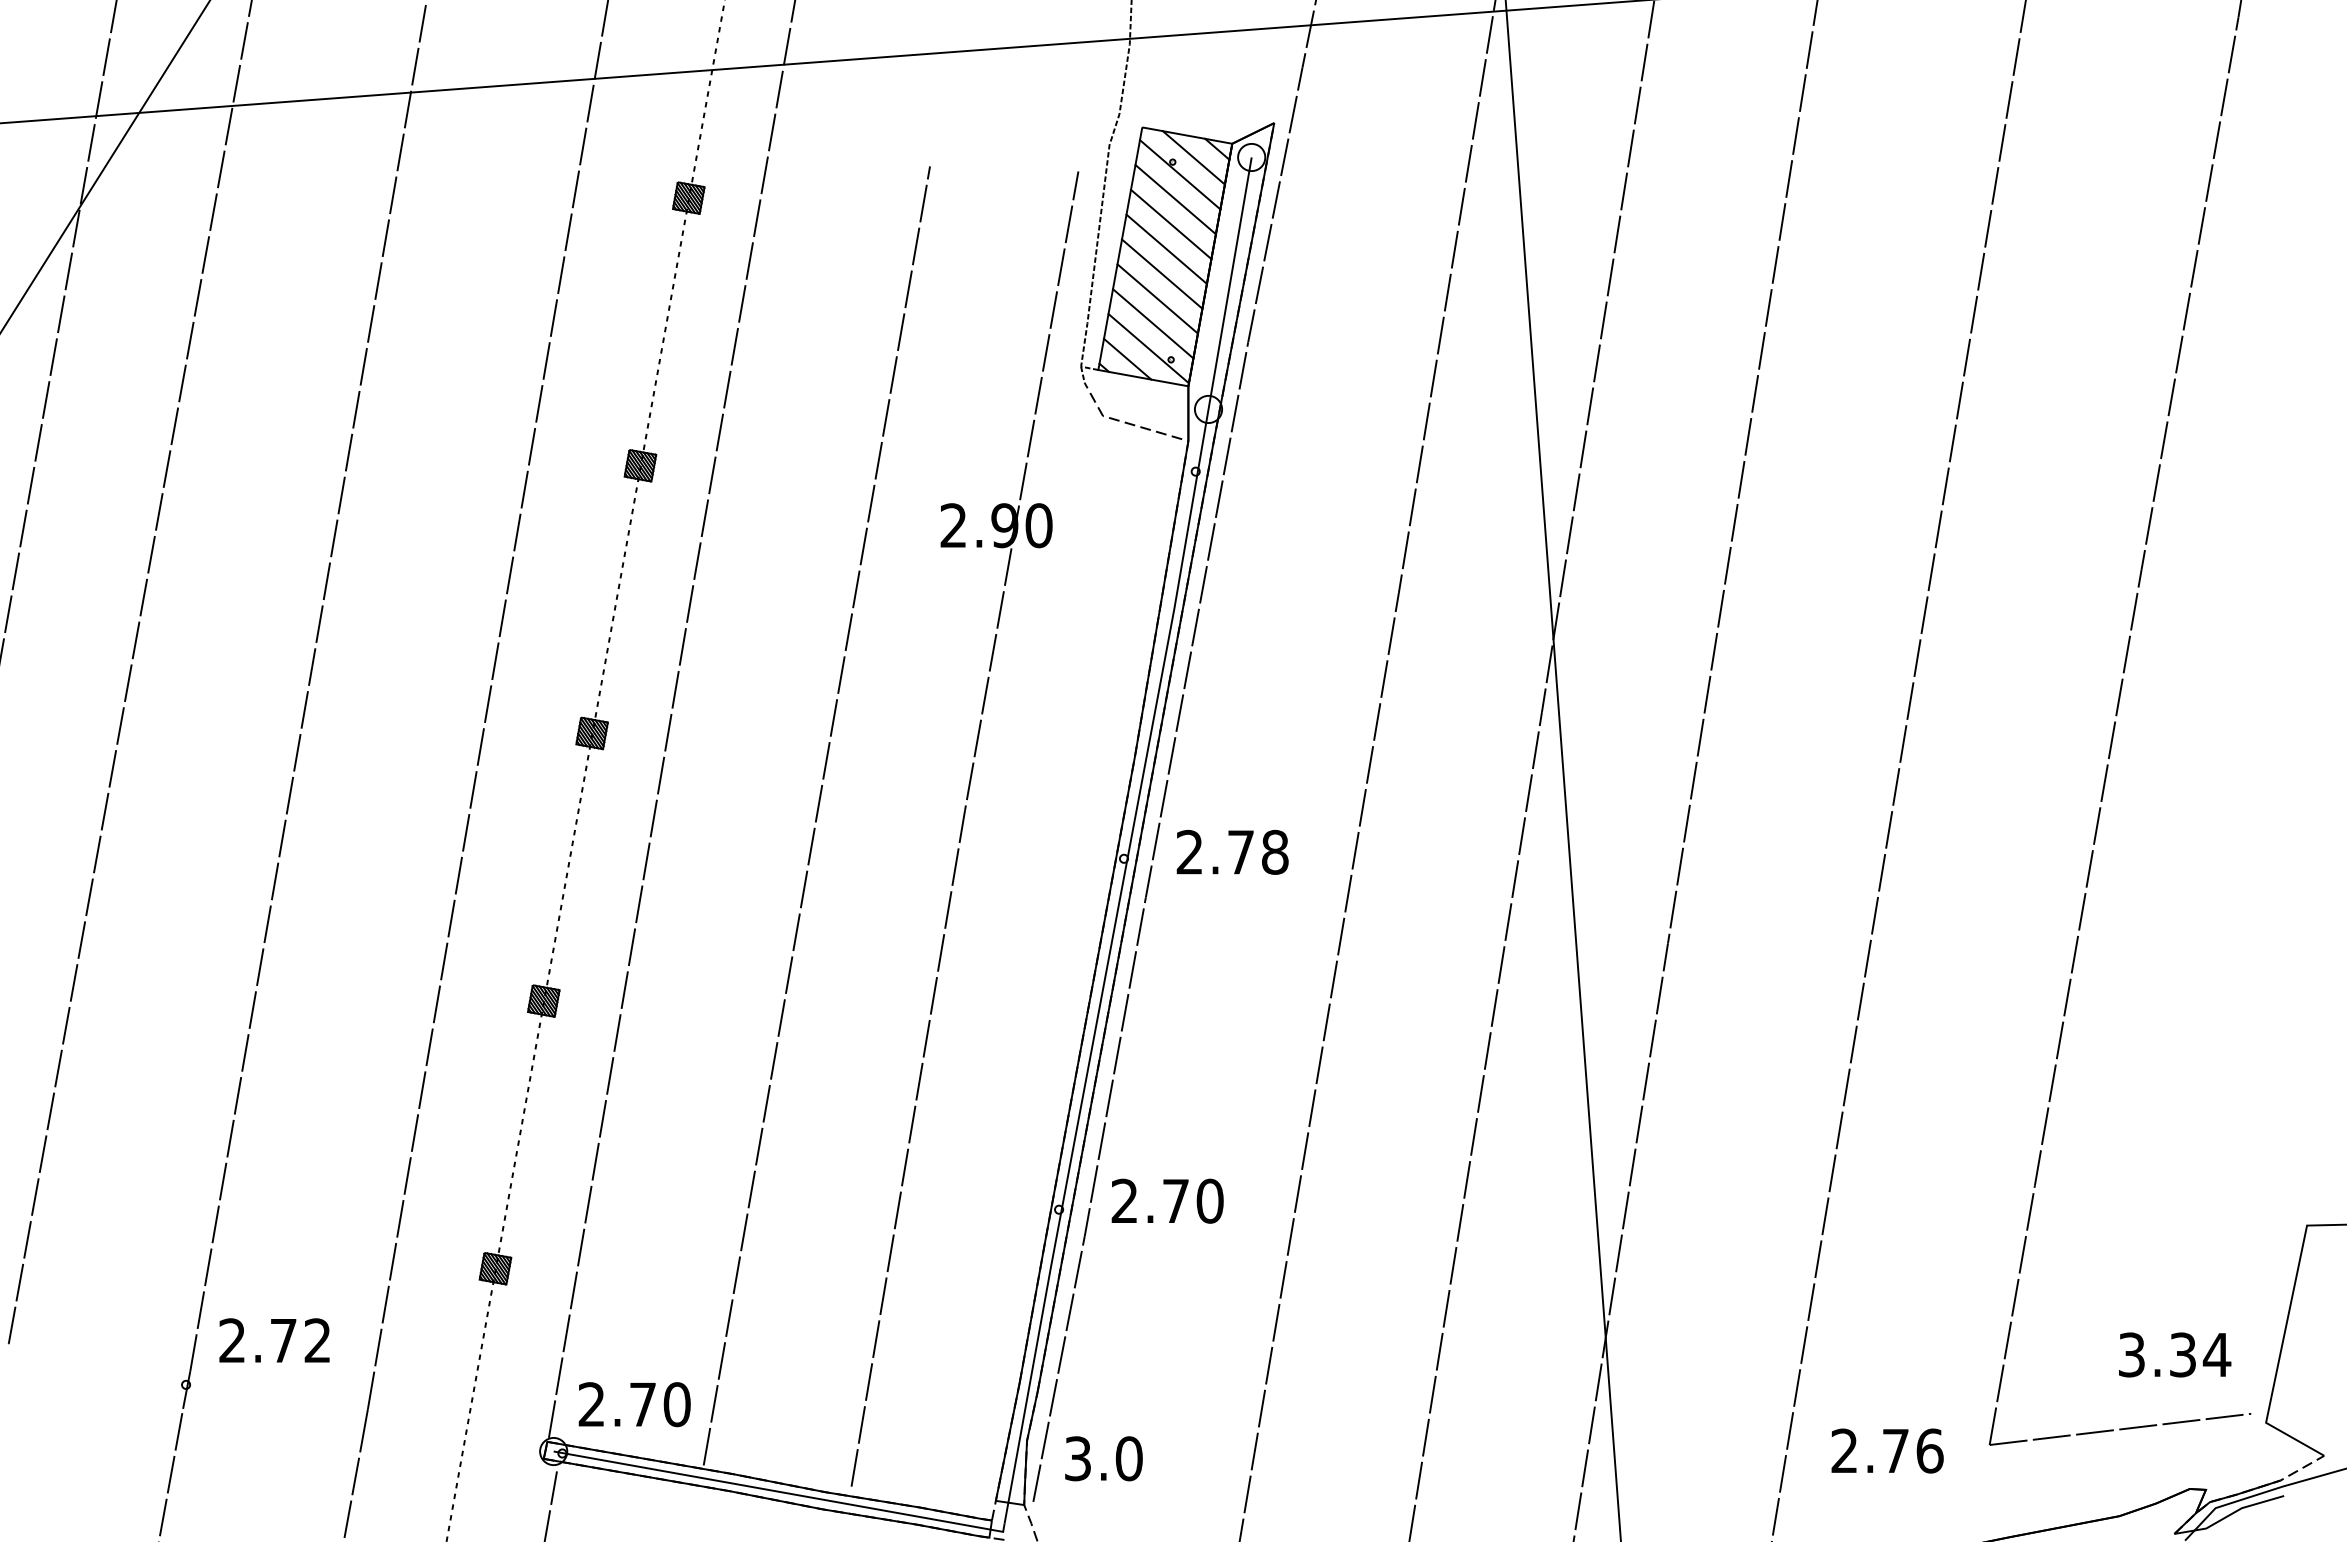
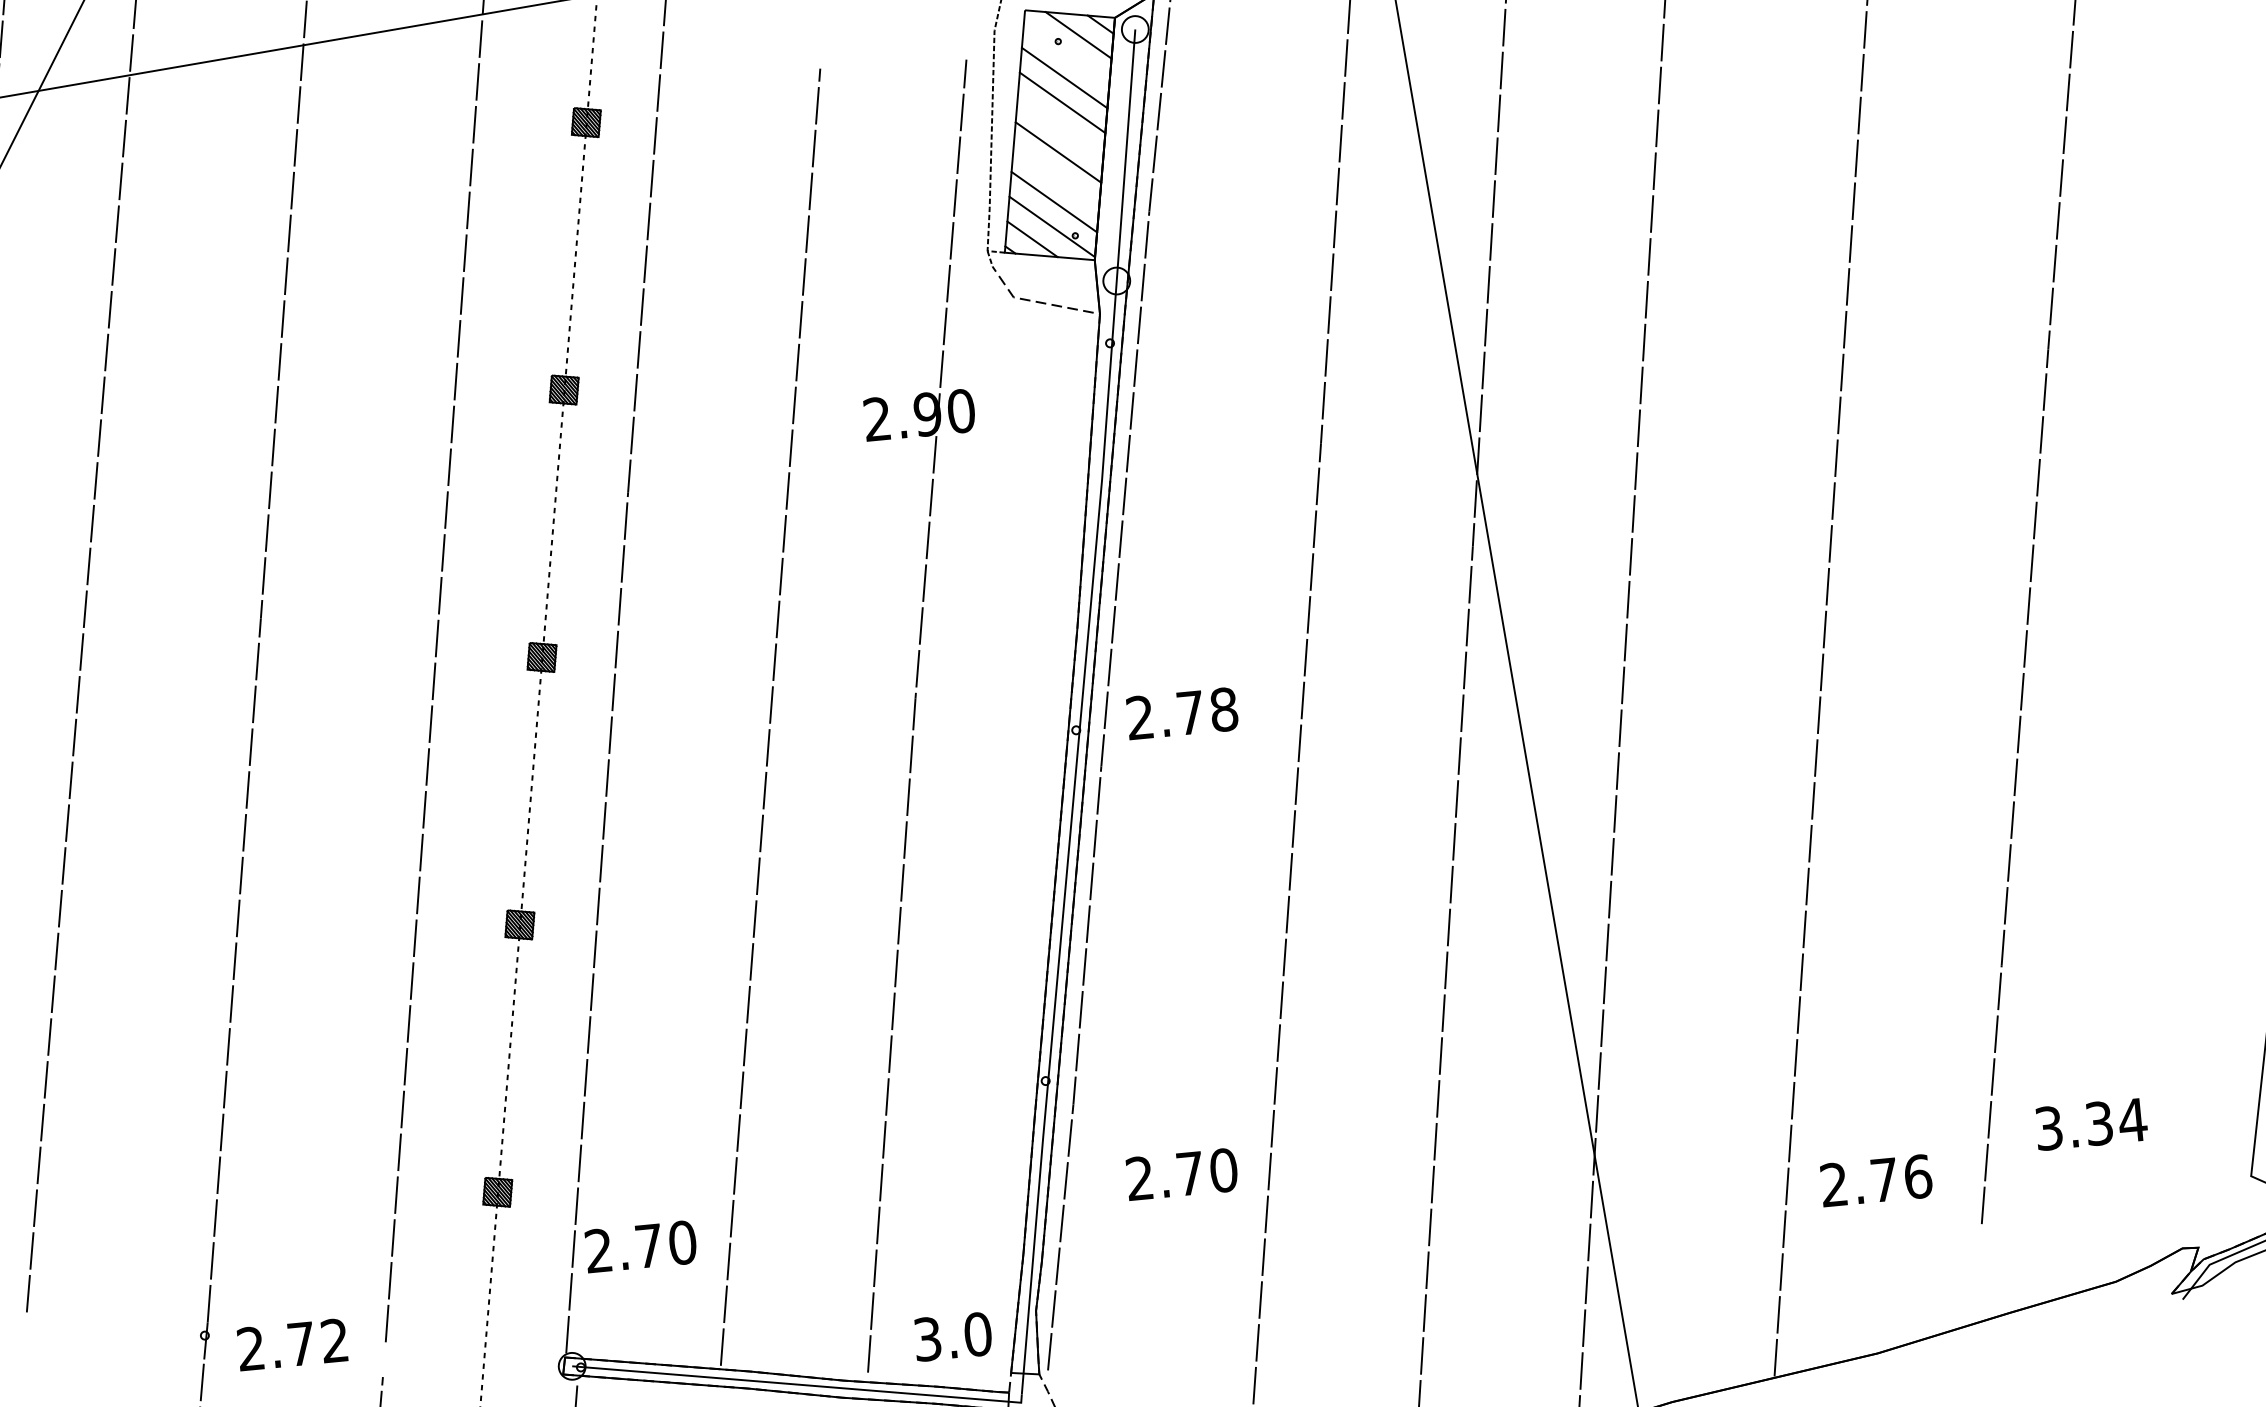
line: (1180, 174) -> (1067, 52), removed
line: (1166, 248) -> (1060, 126), removed
line: (1157, 298) -> (1056, 176), removed
text: (1167, 1200) -> (1181, 1173), moved
text: (274, 1340) -> (292, 1344), moved
text: (2175, 1354) -> (2091, 1123), moved
text: (634, 1404) -> (640, 1246), moved
line: (364, 1426) -> (384, 1359), removed
line: (2120, 1429) -> (2108, 1196), removed
text: (1887, 1450) -> (1876, 1180), moved
text: (1103, 1458) -> (952, 1336), moved

